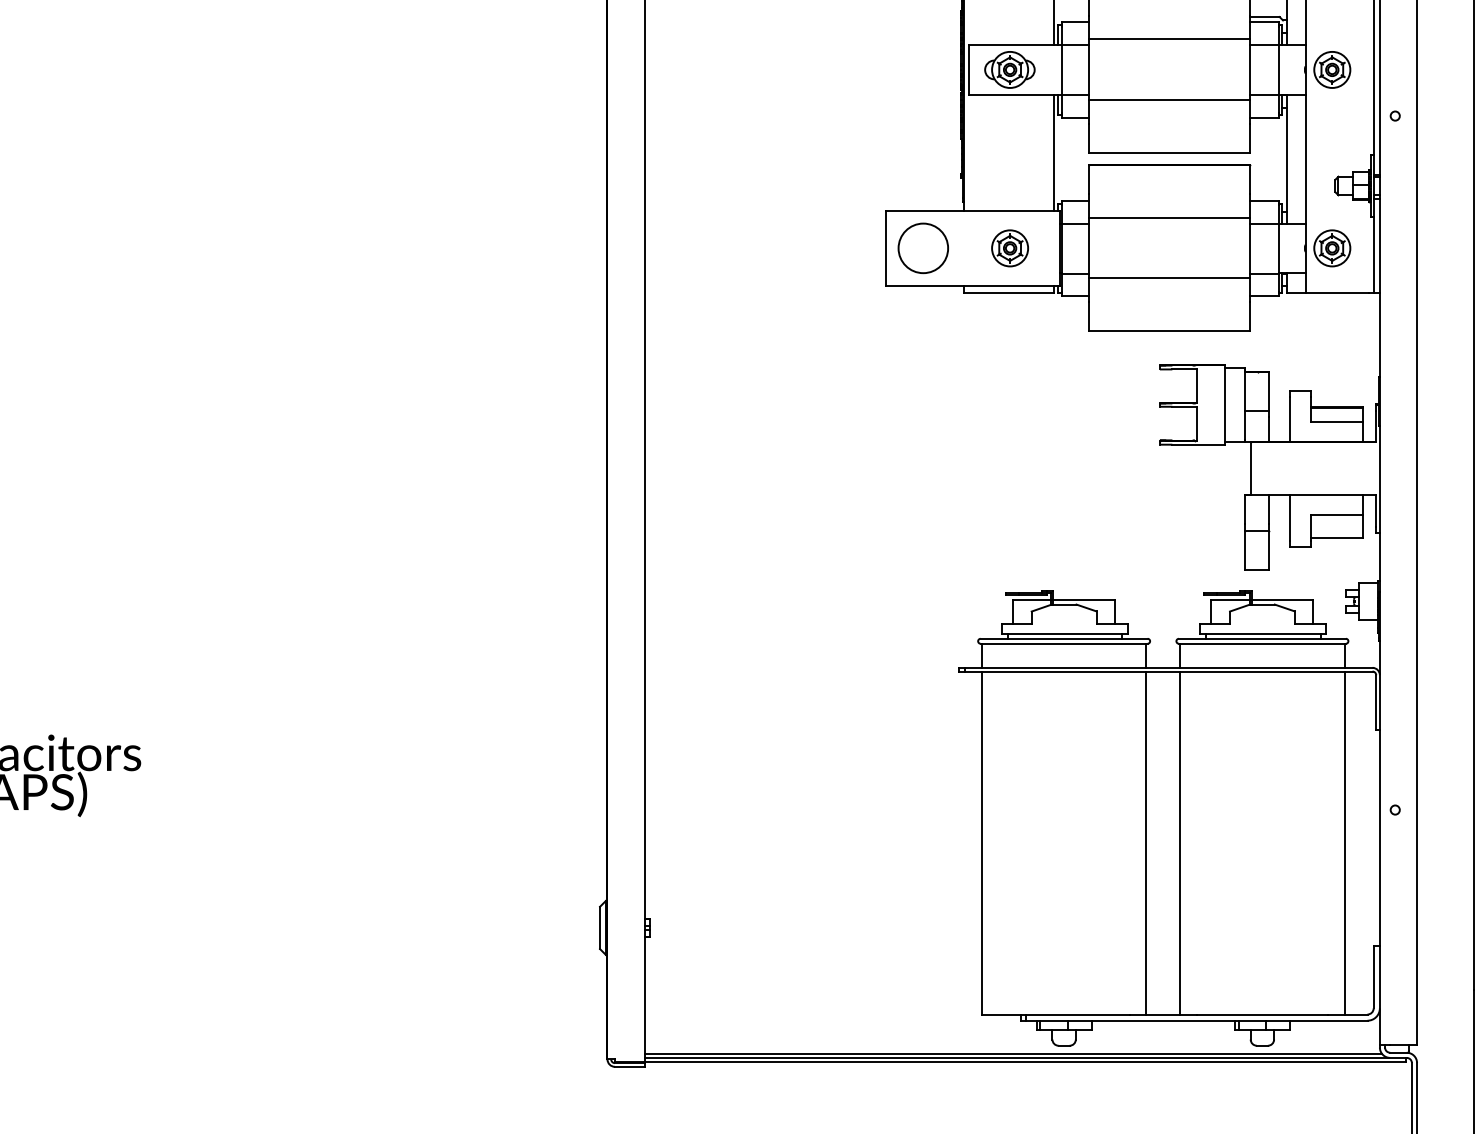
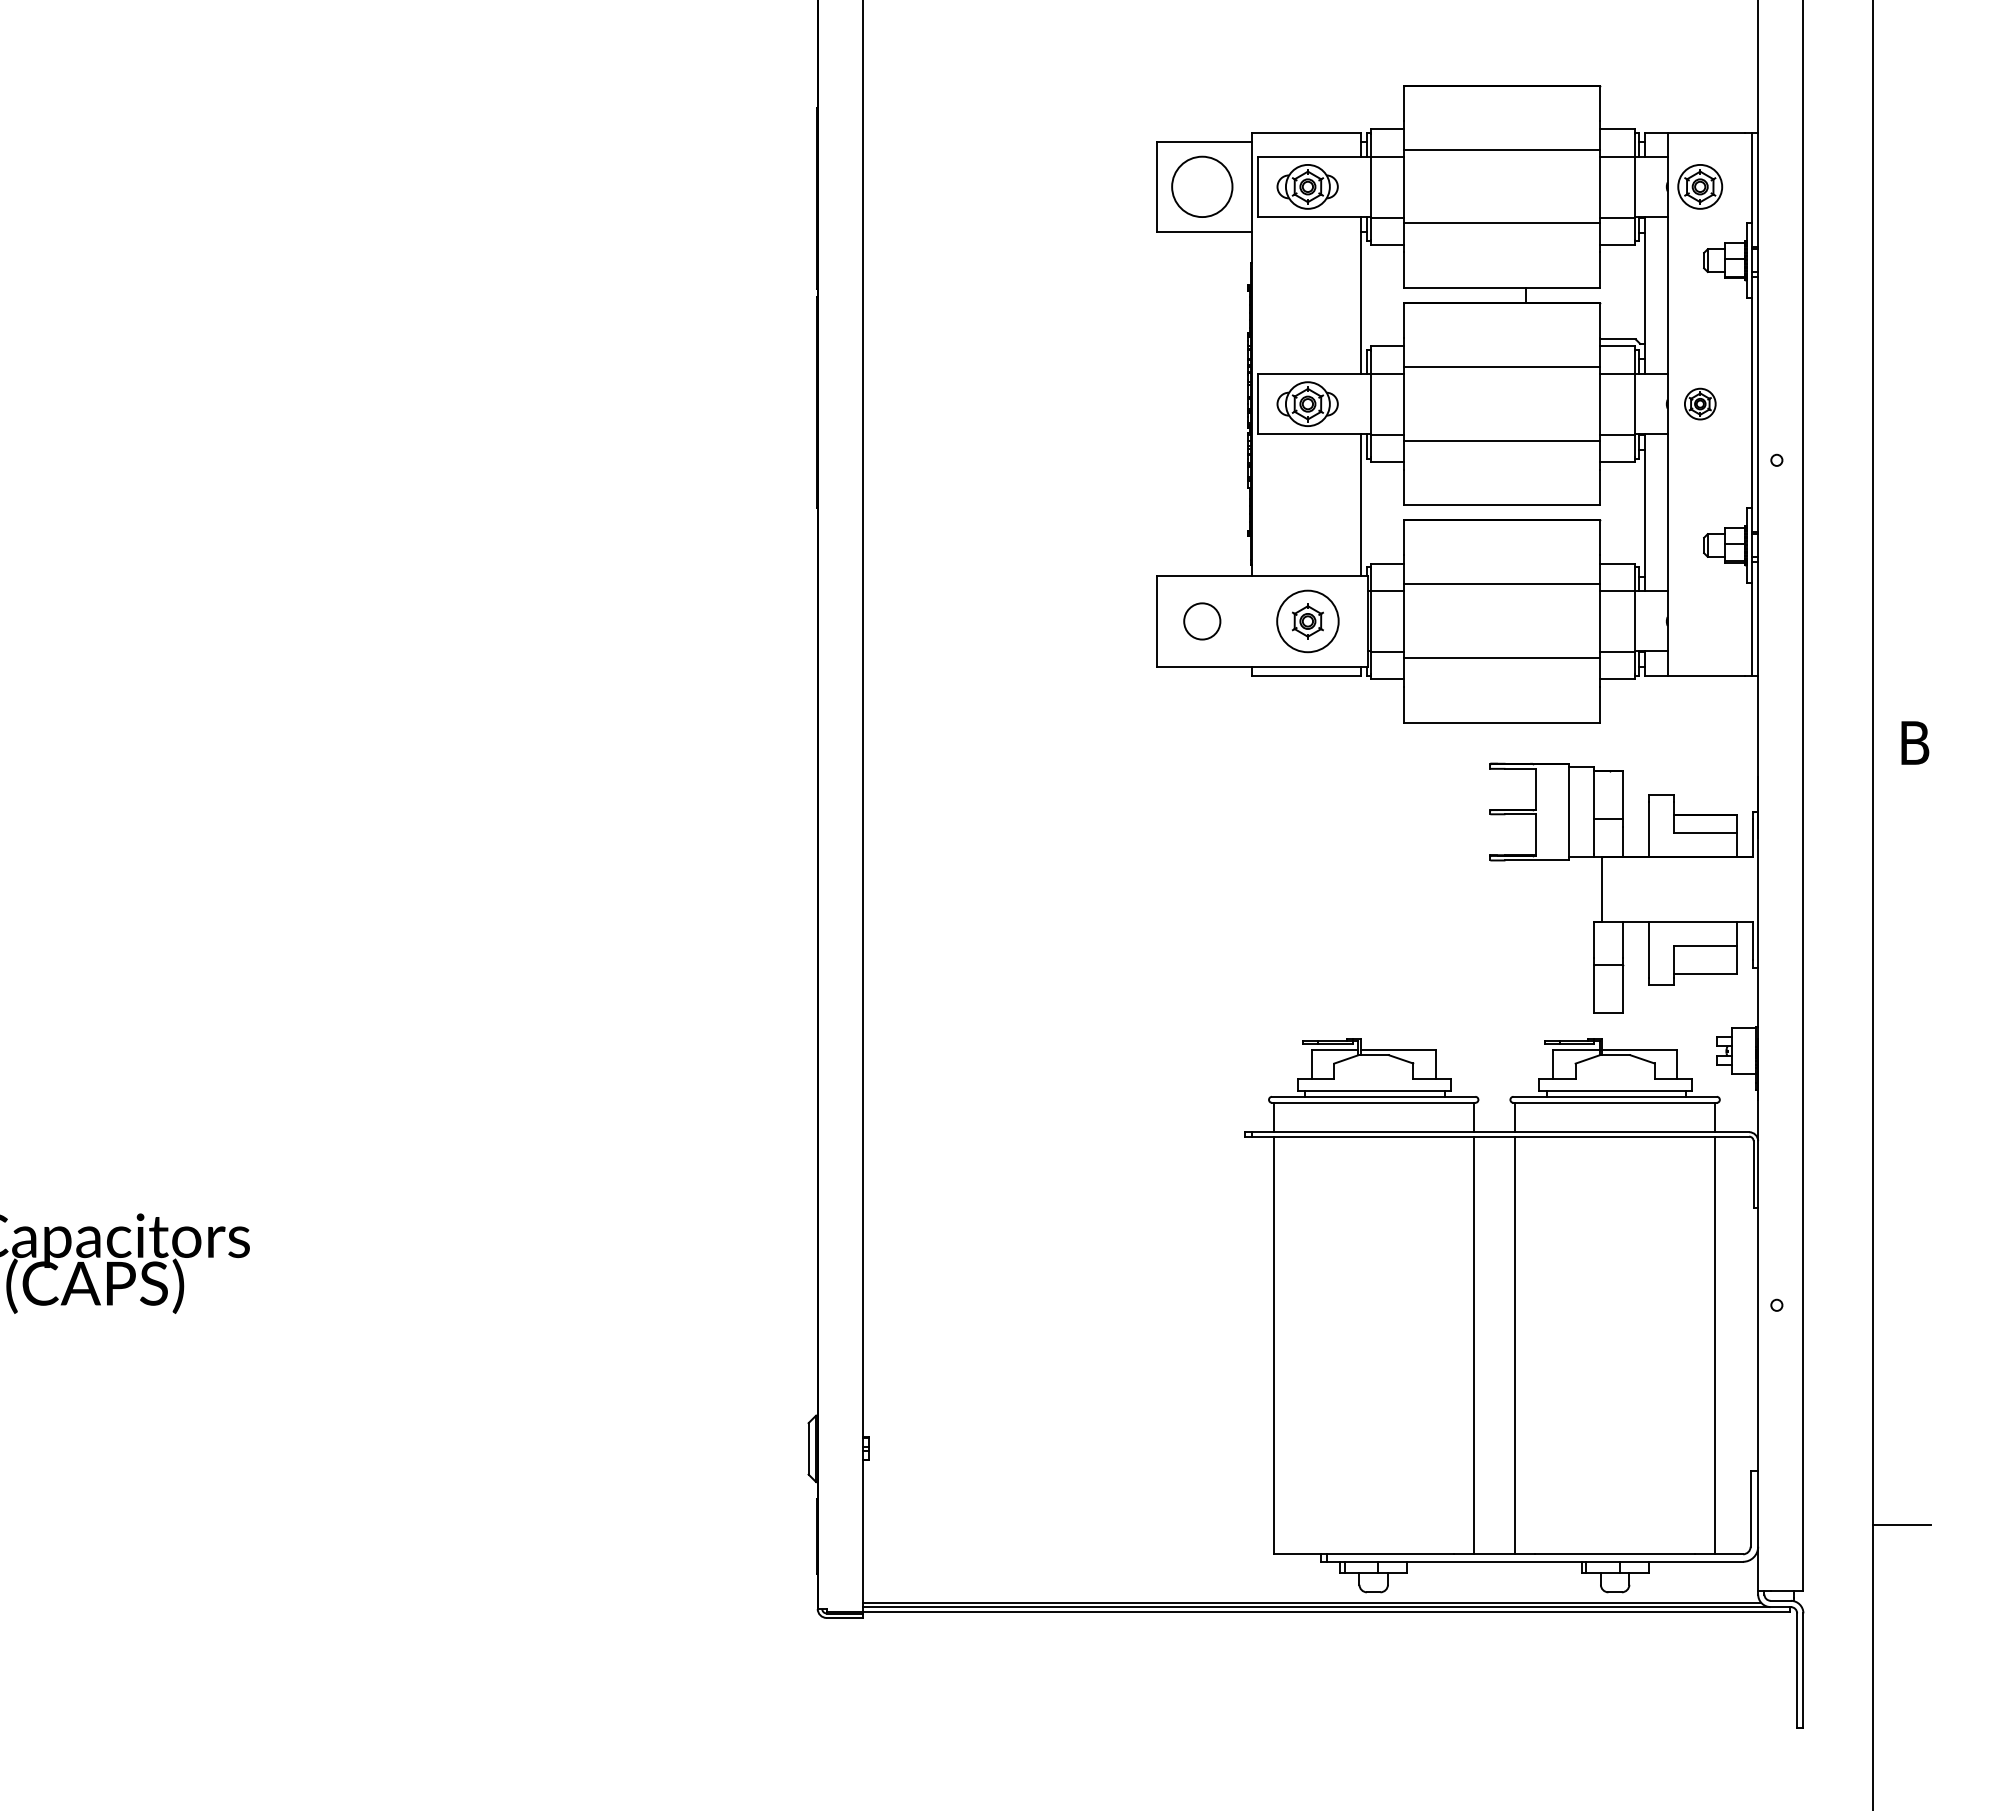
part: (1332, 69) -> (1700, 403), size x0.7
circle: (923, 248) -> (1202, 621), size x0.6
circle: (1009, 248) -> (1307, 621), size x1.4
part: (1332, 248) -> (1700, 621), removed

